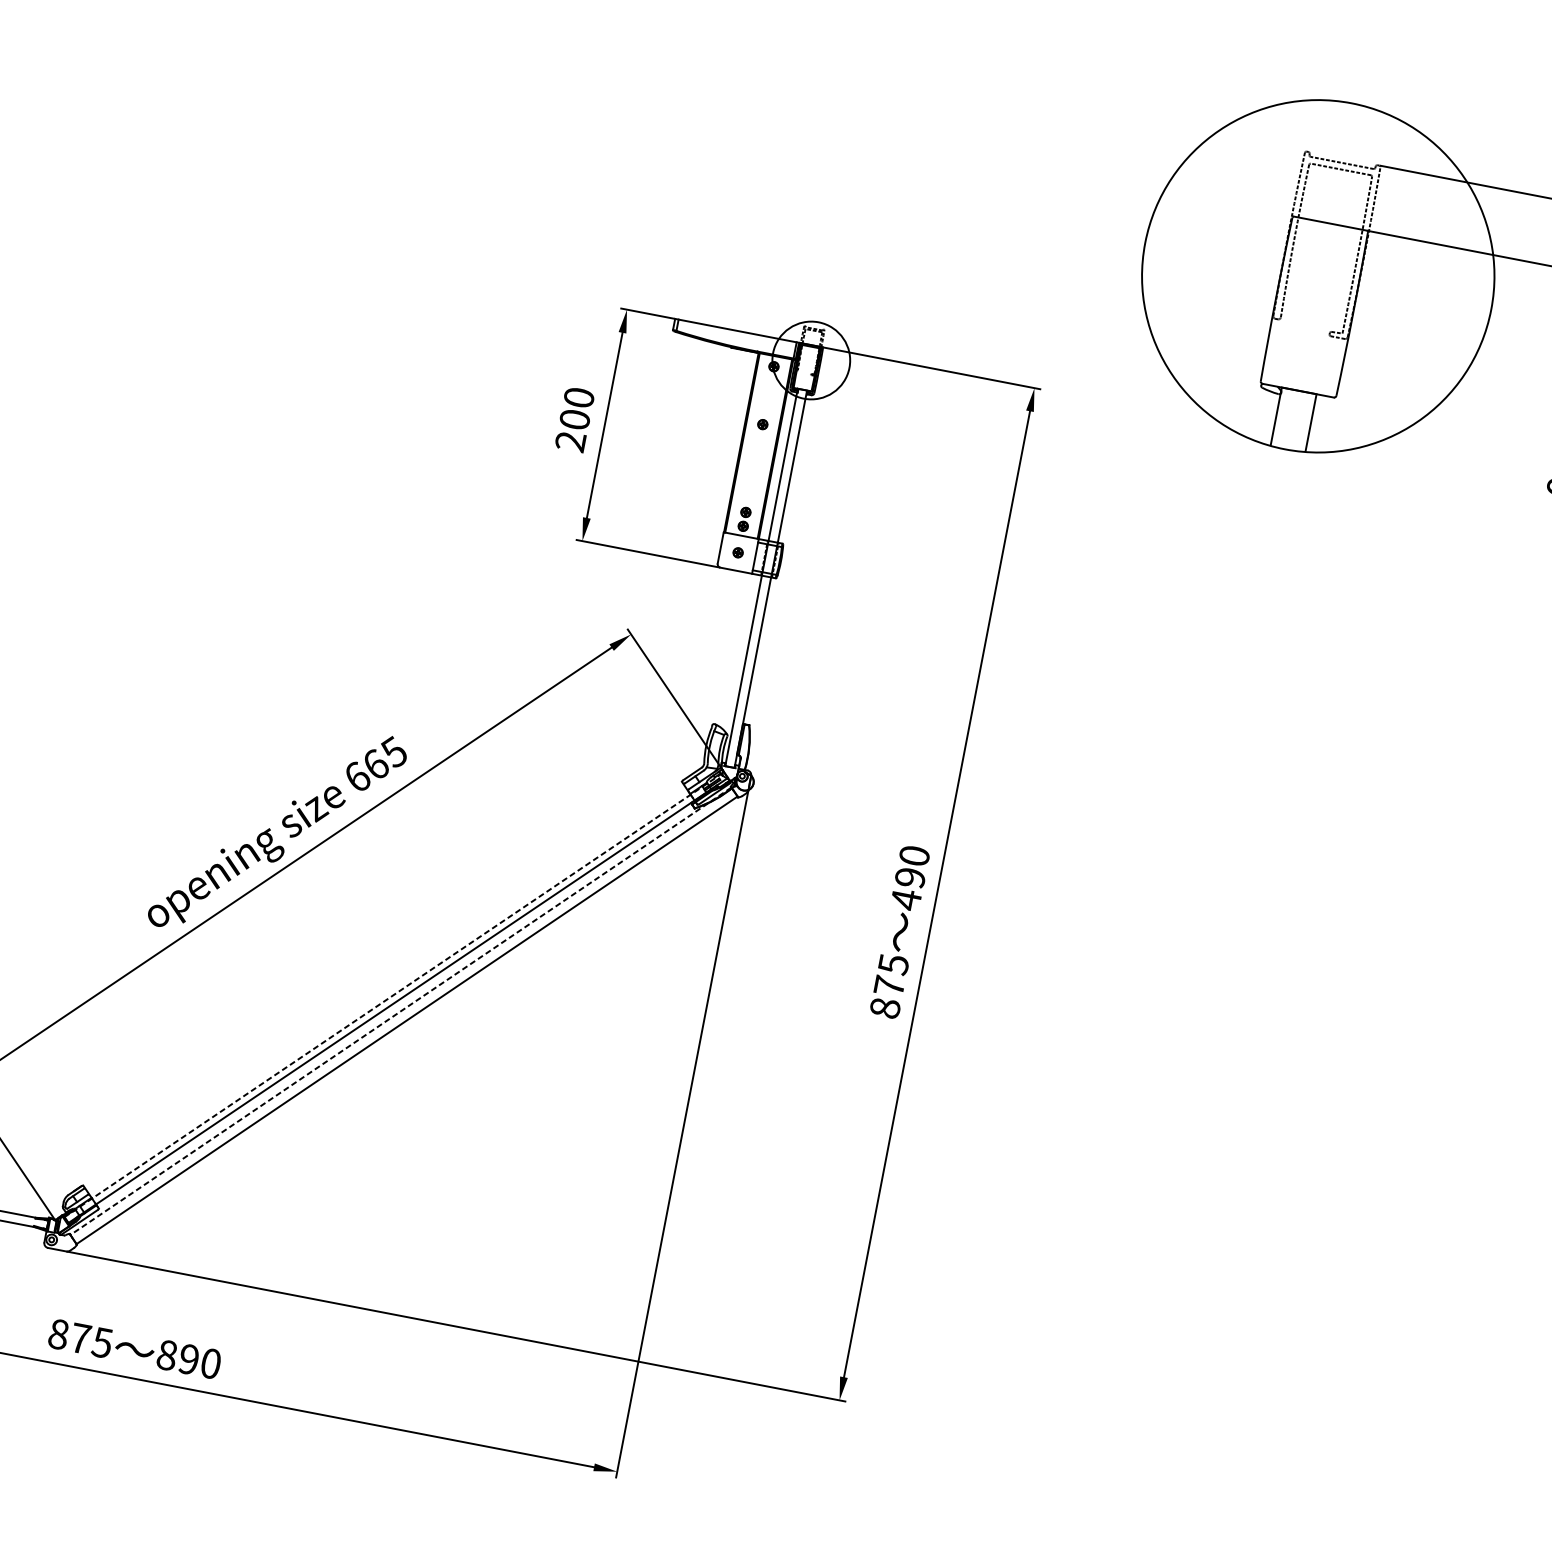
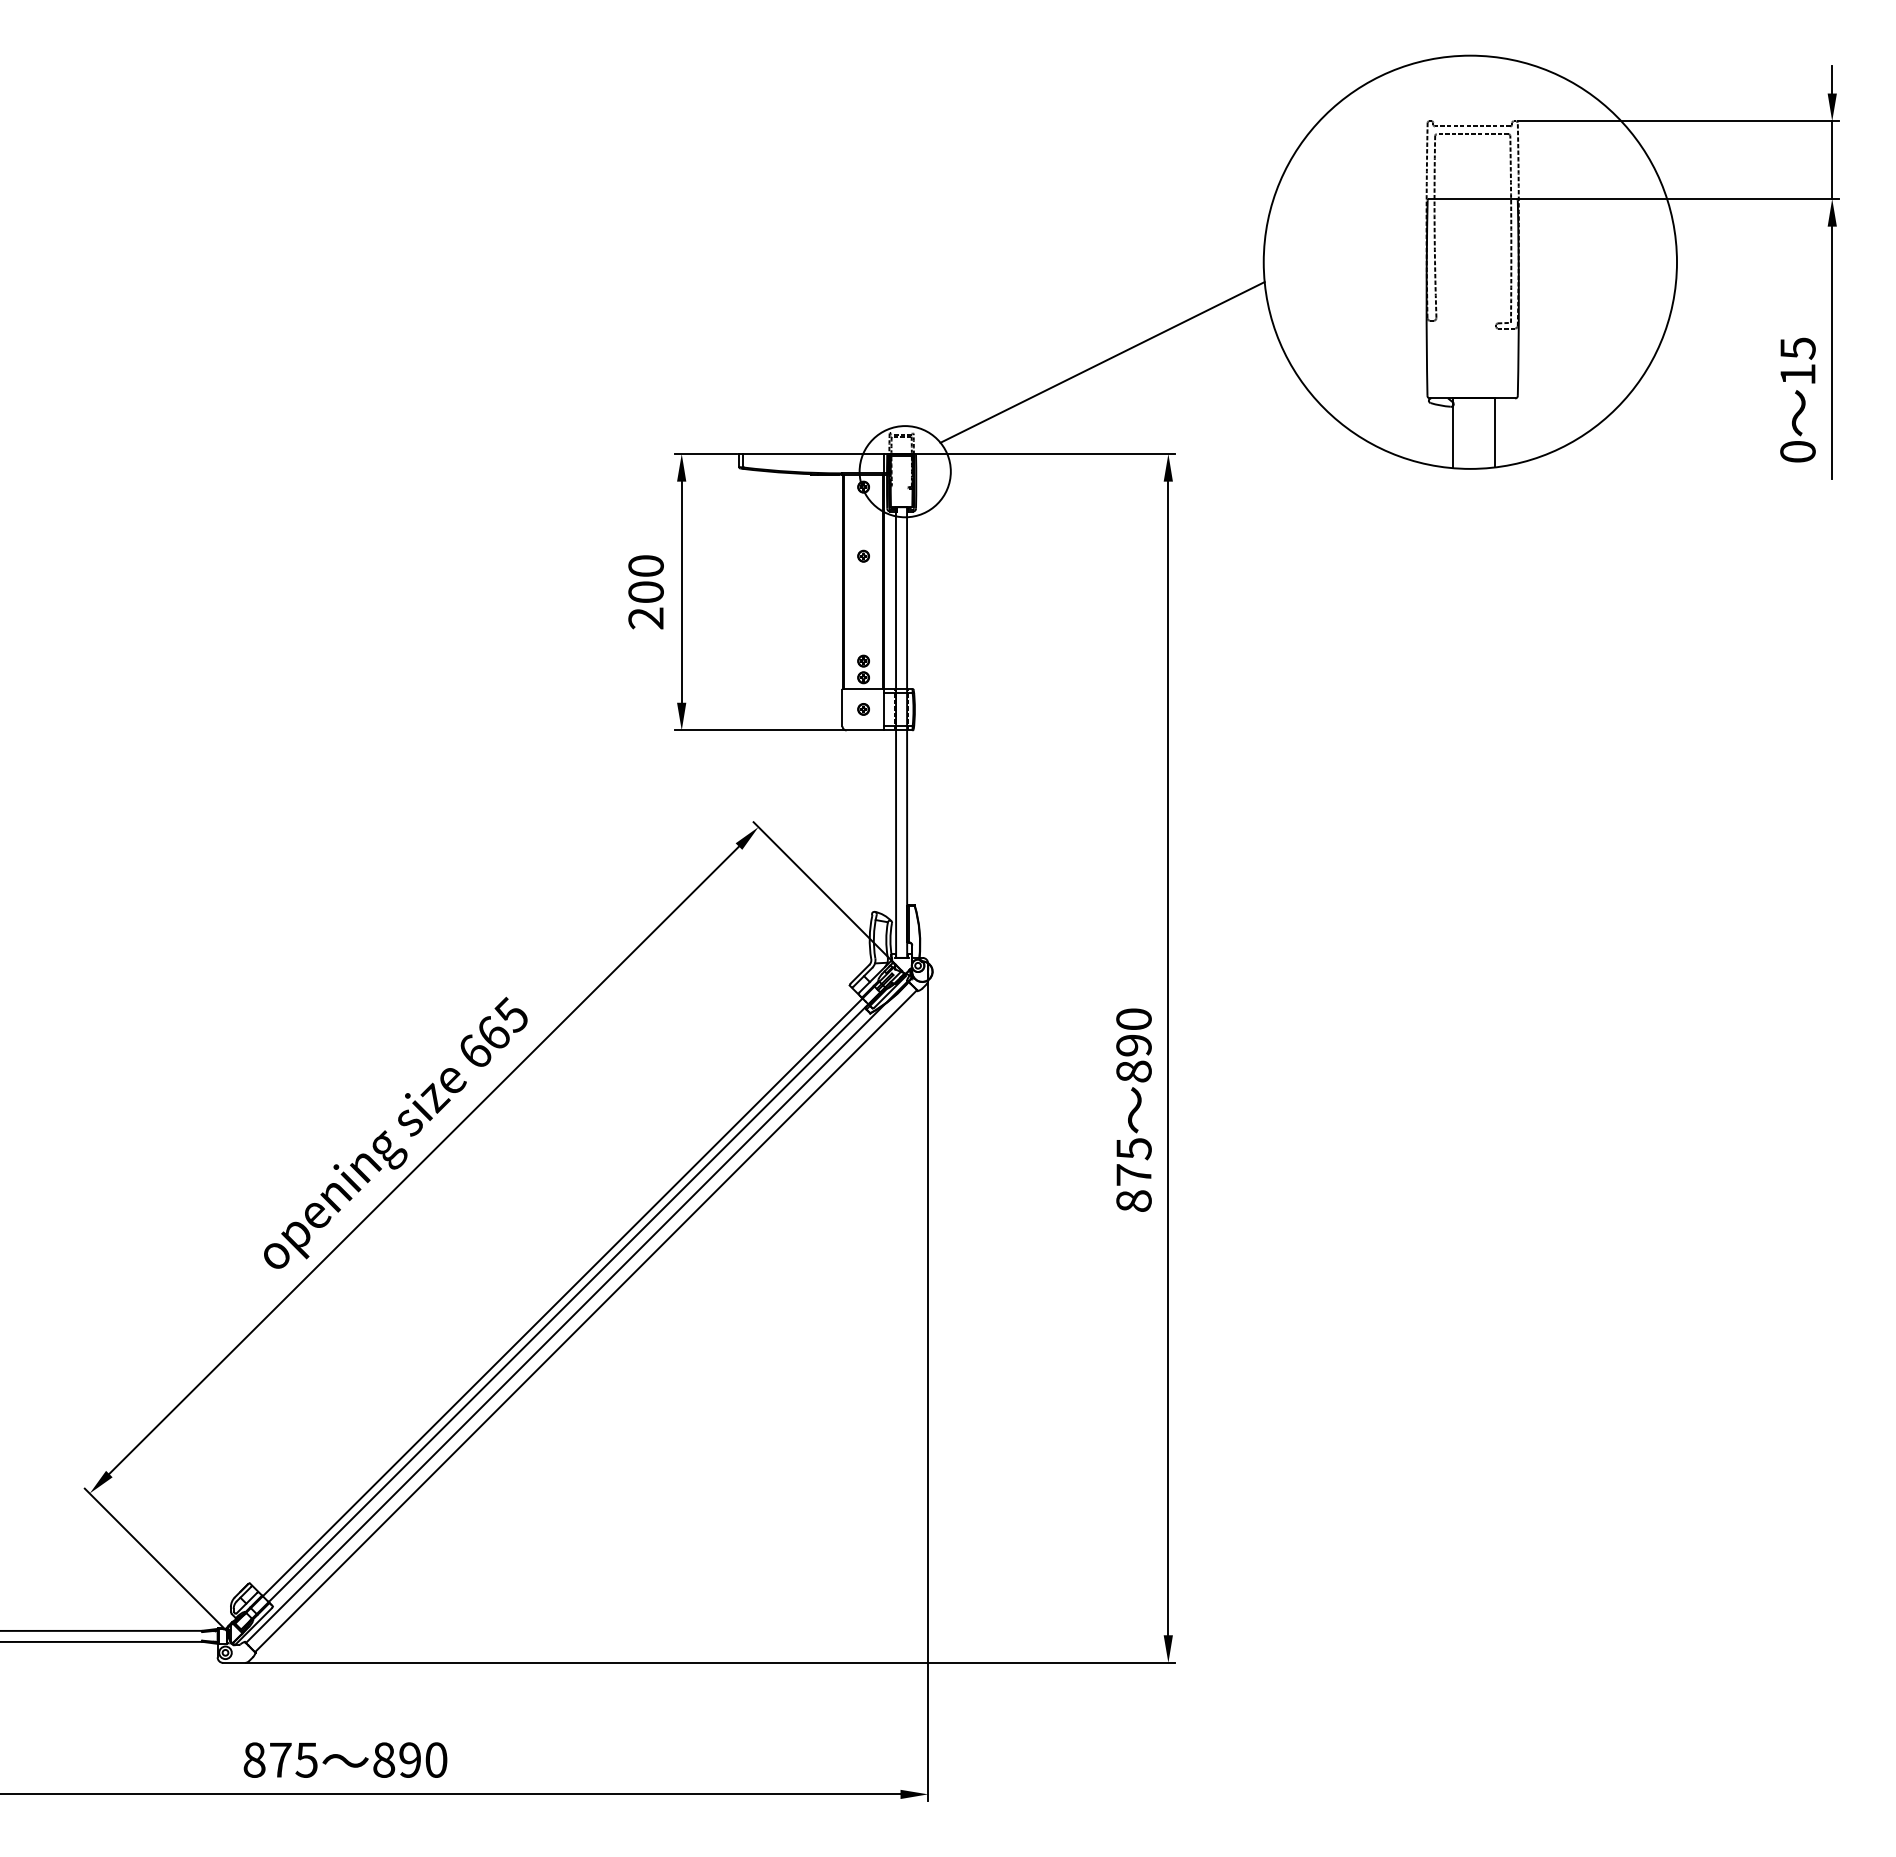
line: (994, 300) -> (1102, 362), added
text: (905, 899) -> (1133, 1071), 490 -> 890
line: (394, 994) -> (565, 1294), dashed -> solid
line: (400, 1011) -> (576, 1312), dashed -> solid

